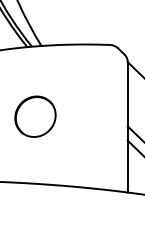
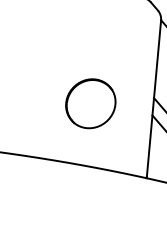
part: (35, 116) -> (90, 103), moved

